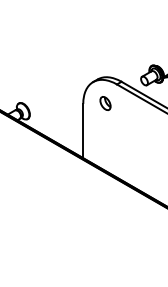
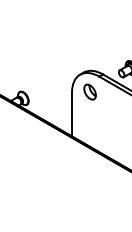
part: (105, 103) -> (90, 92), size x1.4

